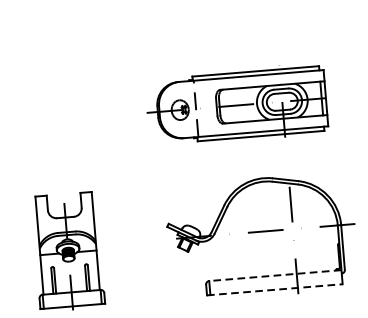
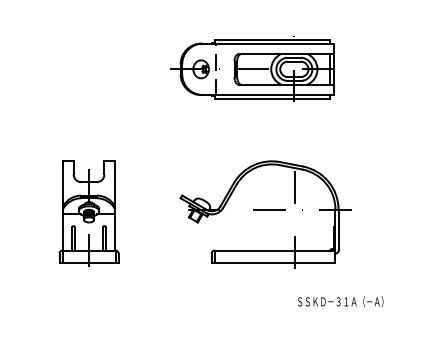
part: (236, 104) -> (252, 68), moved
line: (274, 275) -> (274, 250), dashed -> solid
line: (274, 289) -> (273, 263), dashed -> solid

